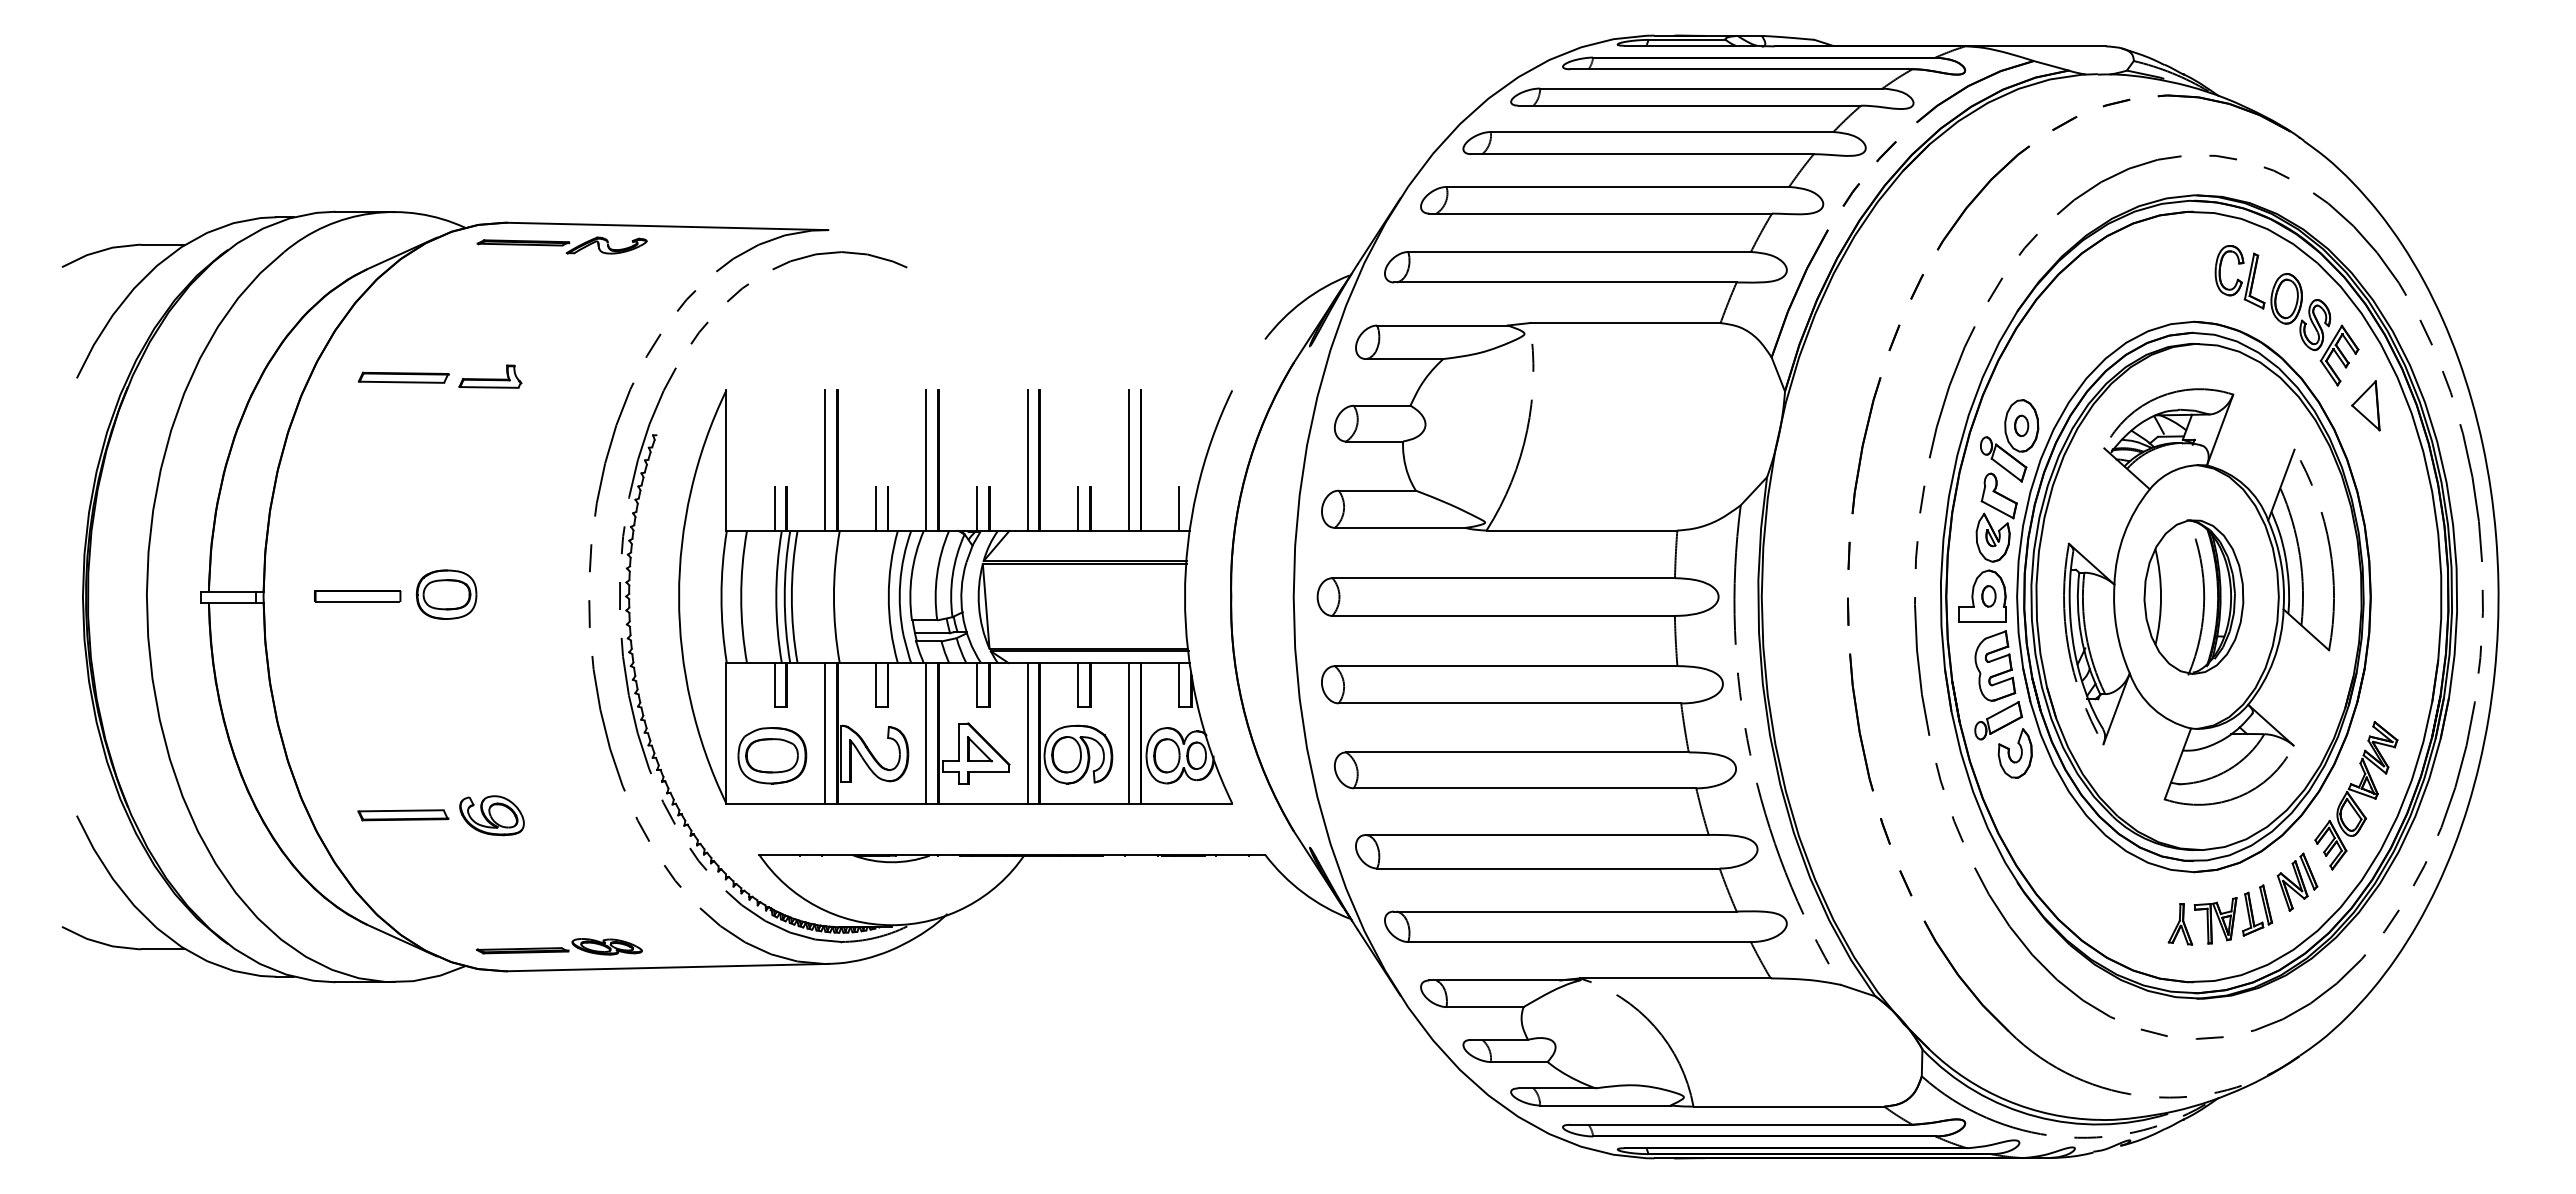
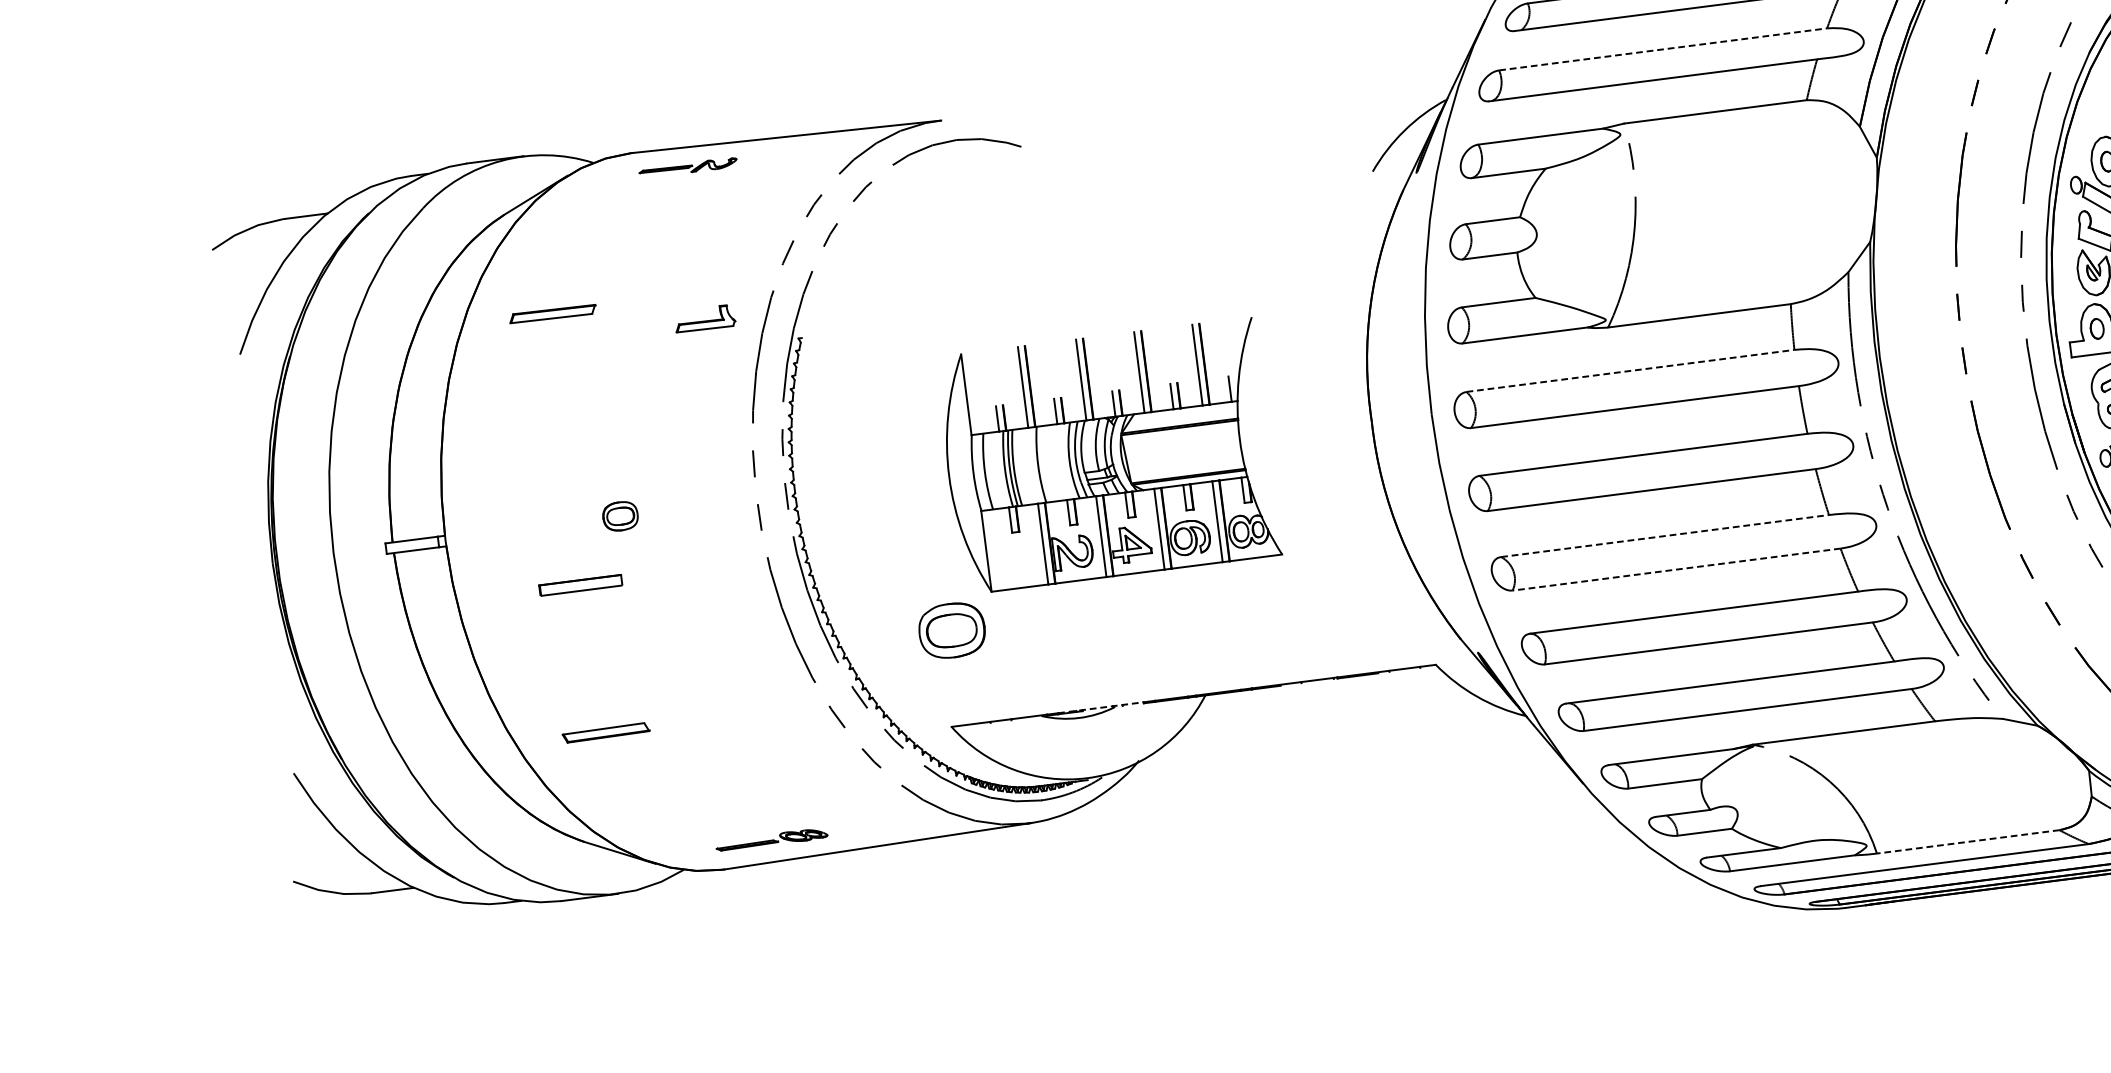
part: (561, 245) -> (687, 168), size x0.6
line: (1580, 251) -> (1663, 48), solid -> dashed
part: (490, 376) -> (705, 318), moved
line: (1504, 578) -> (1631, 371), solid -> dashed
part: (446, 594) -> (620, 516), size x0.6
part: (357, 596) -> (580, 585), moved
part: (955, 596) -> (1107, 455), size x0.6
line: (1518, 752) -> (1665, 536), solid -> dashed
line: (1524, 788) -> (1676, 569), solid -> dashed
part: (491, 815) -> (690, 722), removed
line: (915, 854) -> (1101, 707), solid -> dashed
part: (559, 946) -> (771, 839), size x0.7
line: (1788, 1106) -> (1967, 841), solid -> dashed

